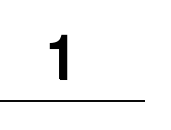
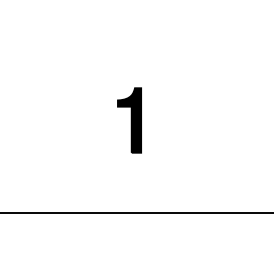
part: (58, 56) -> (129, 118), size x0.7

